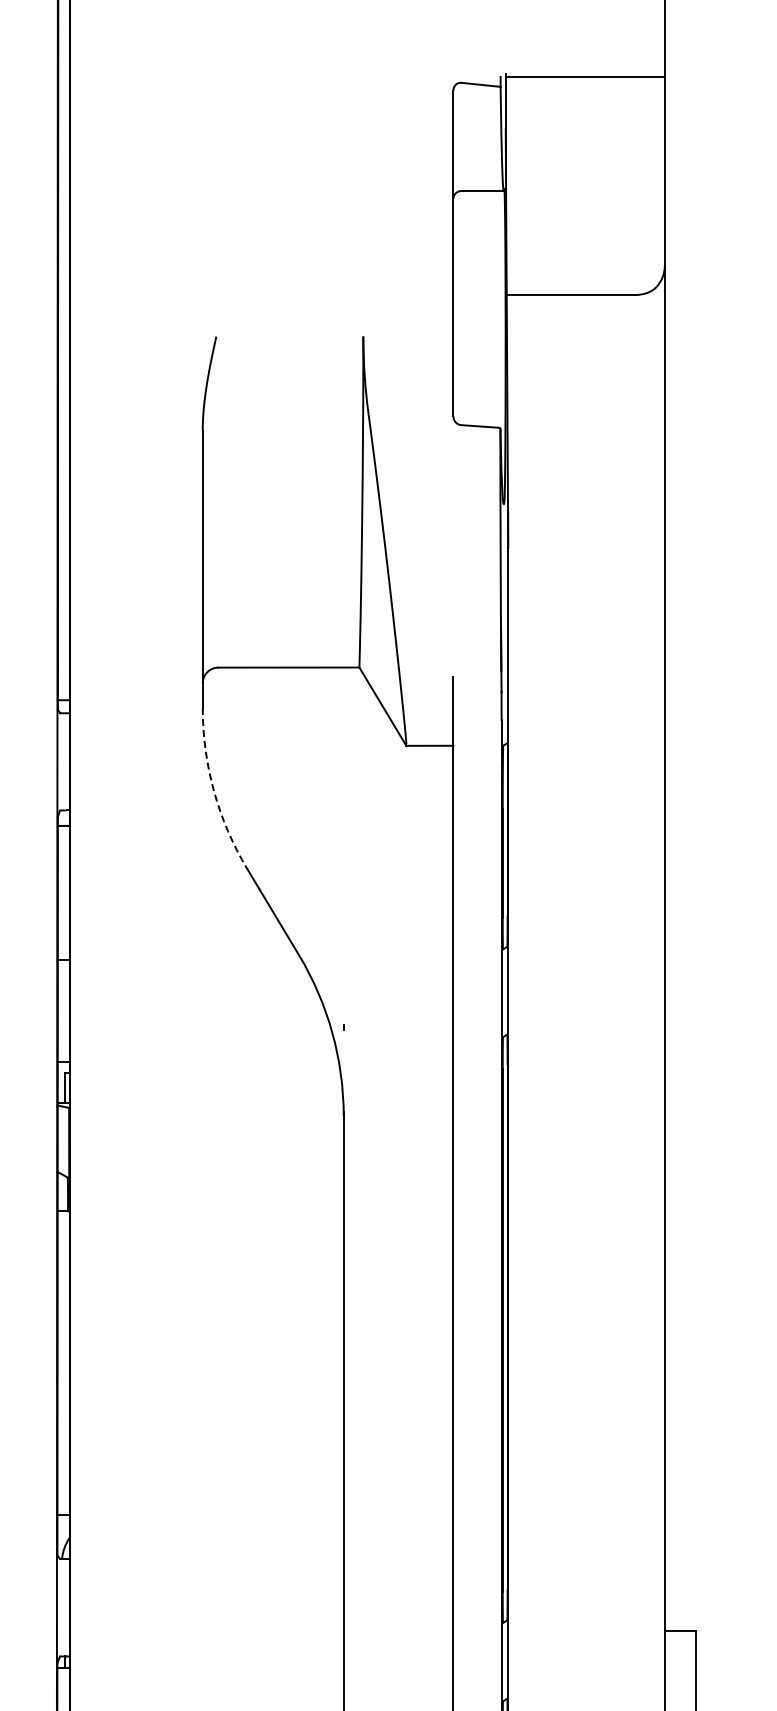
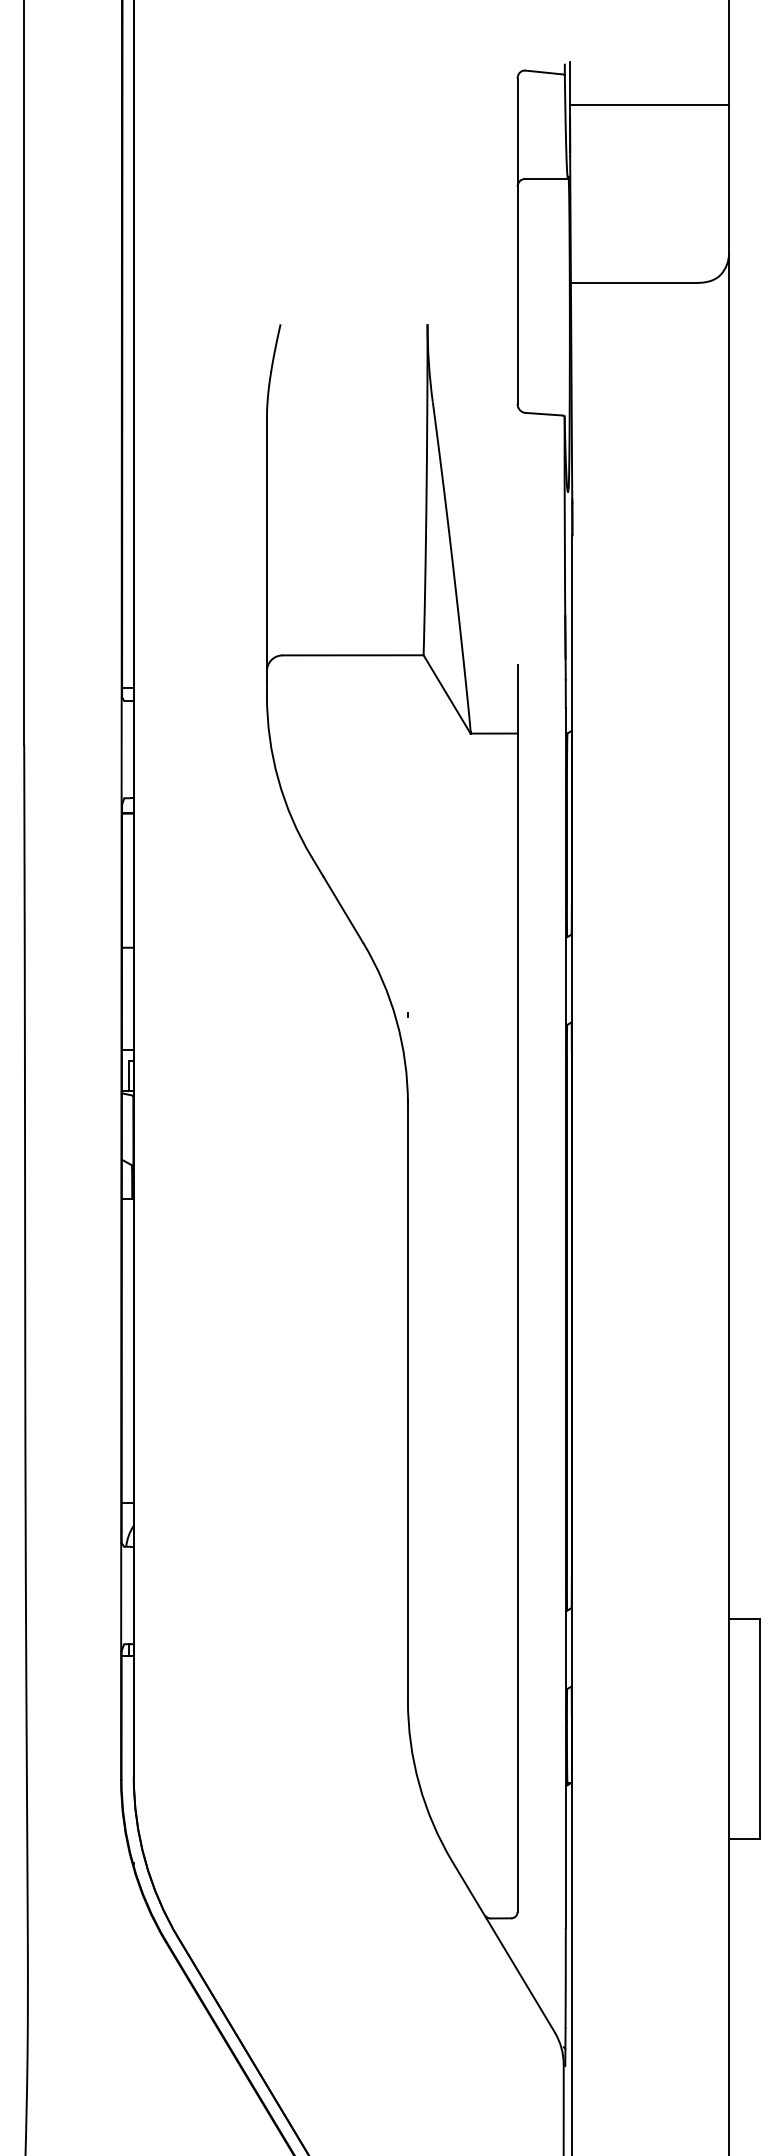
line: (585, 76) -> (649, 104), moved
arc: (214, 791) -> (278, 779), dashed -> solid

